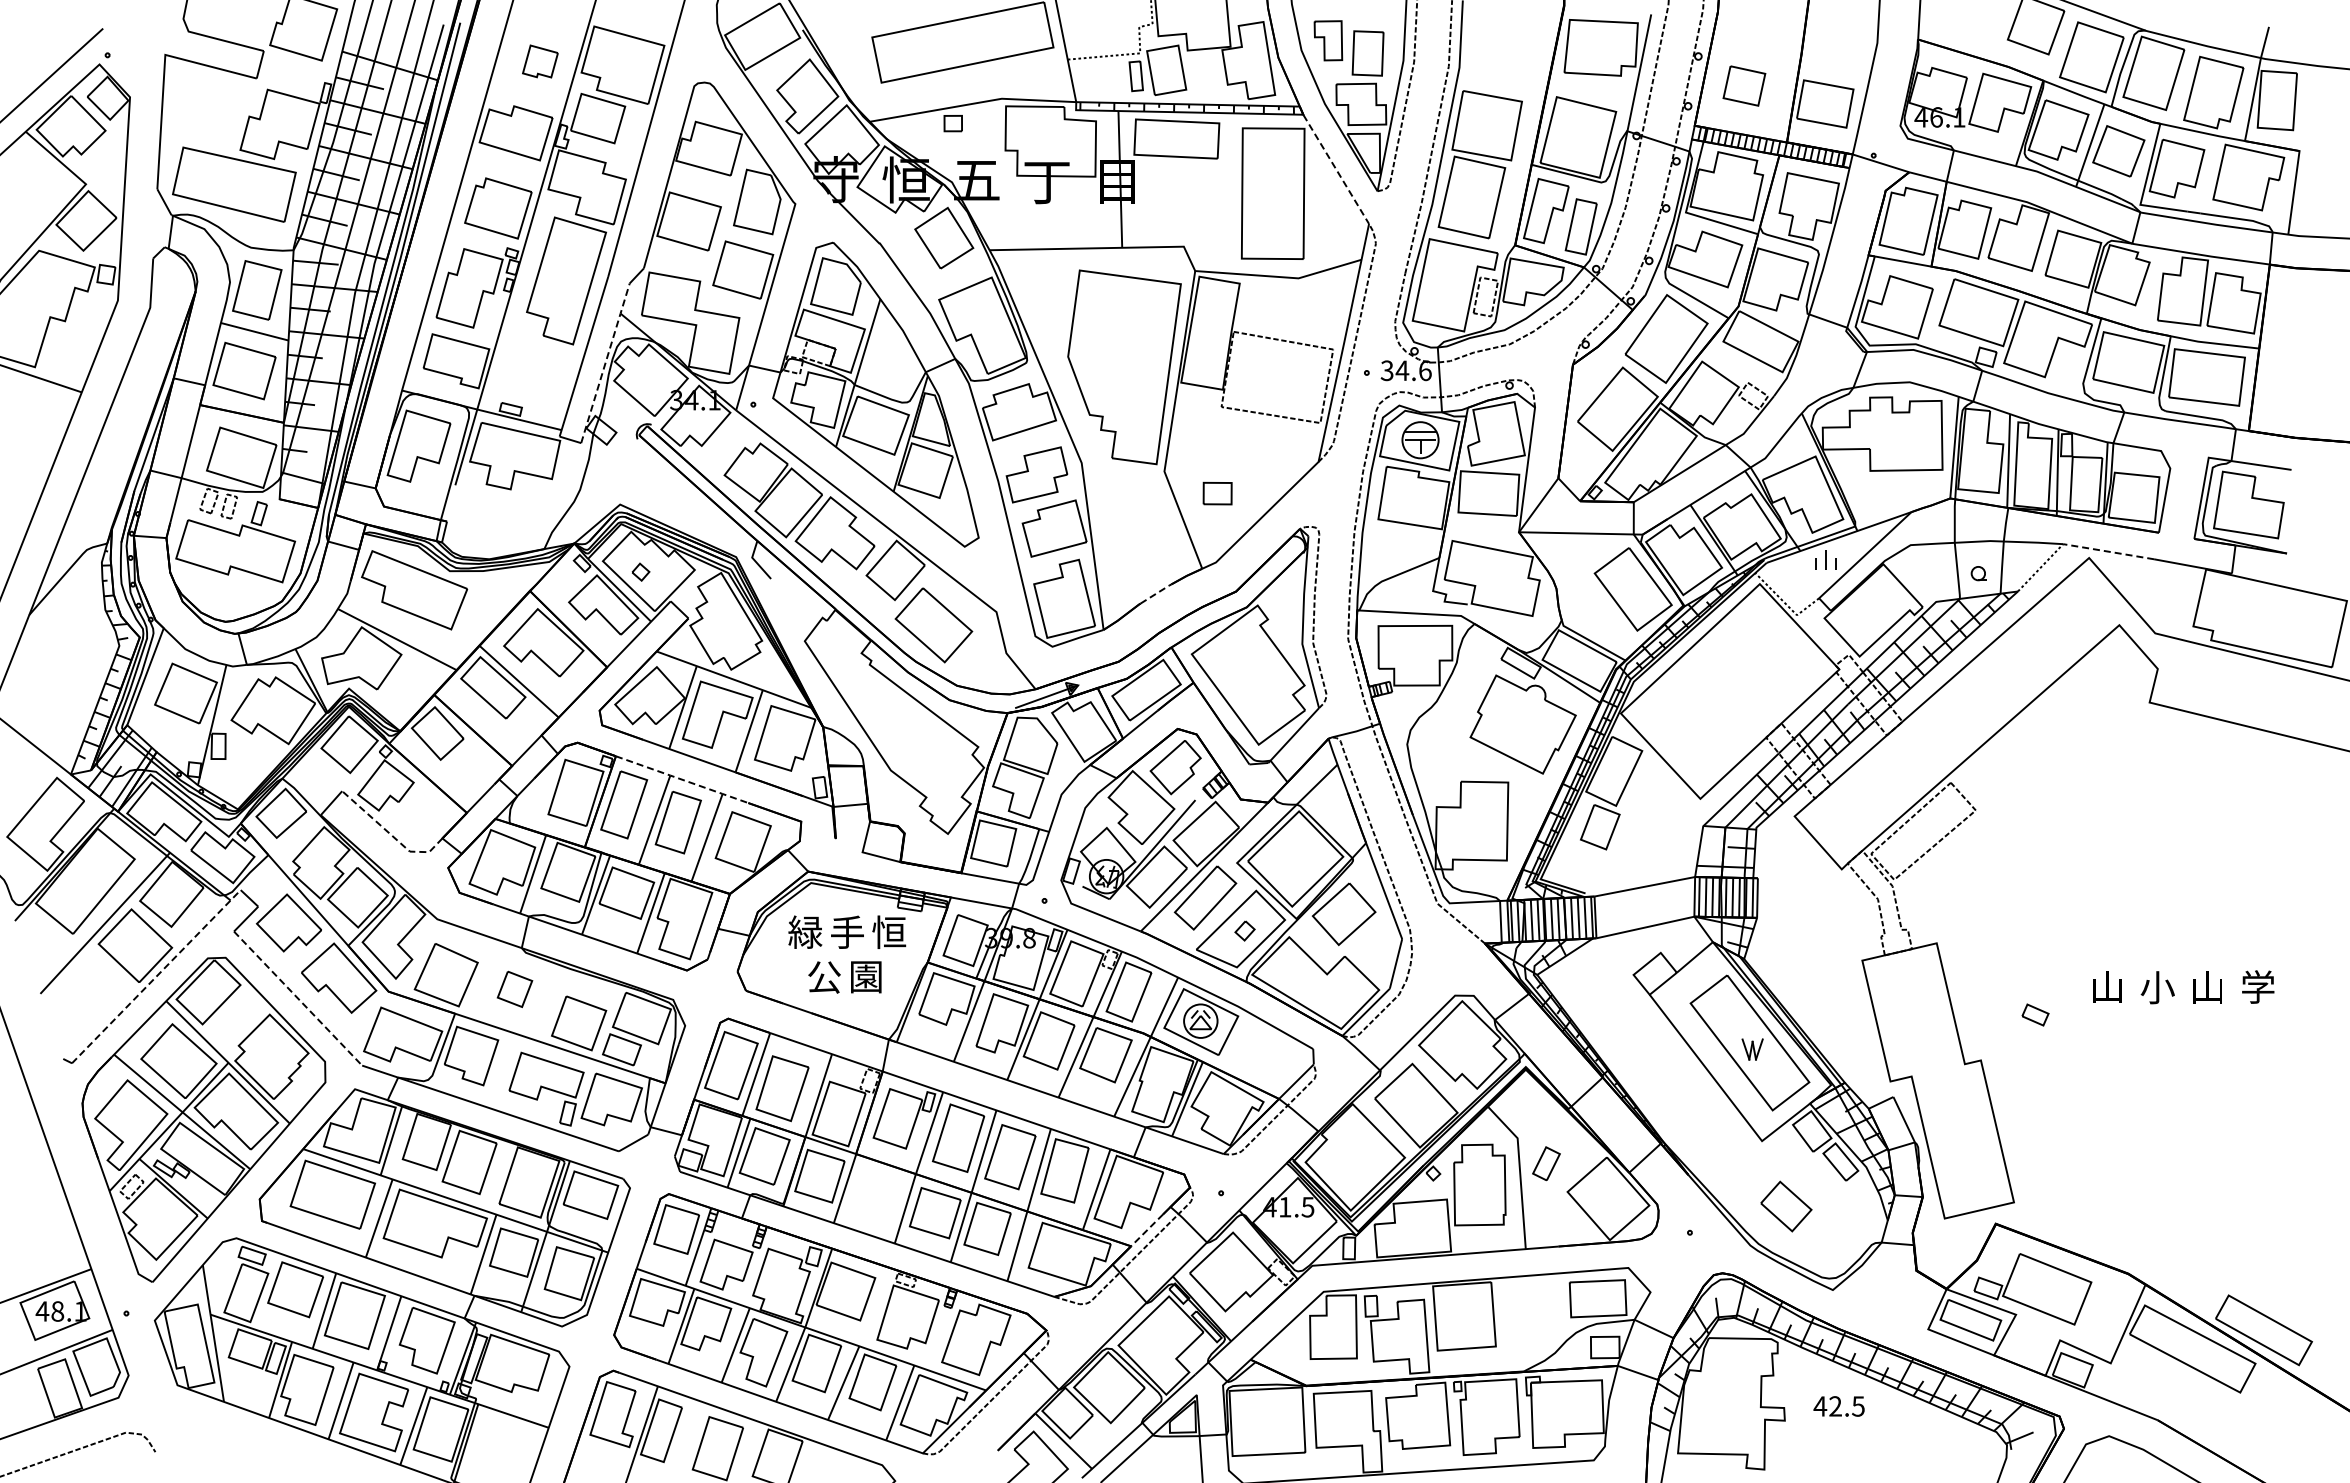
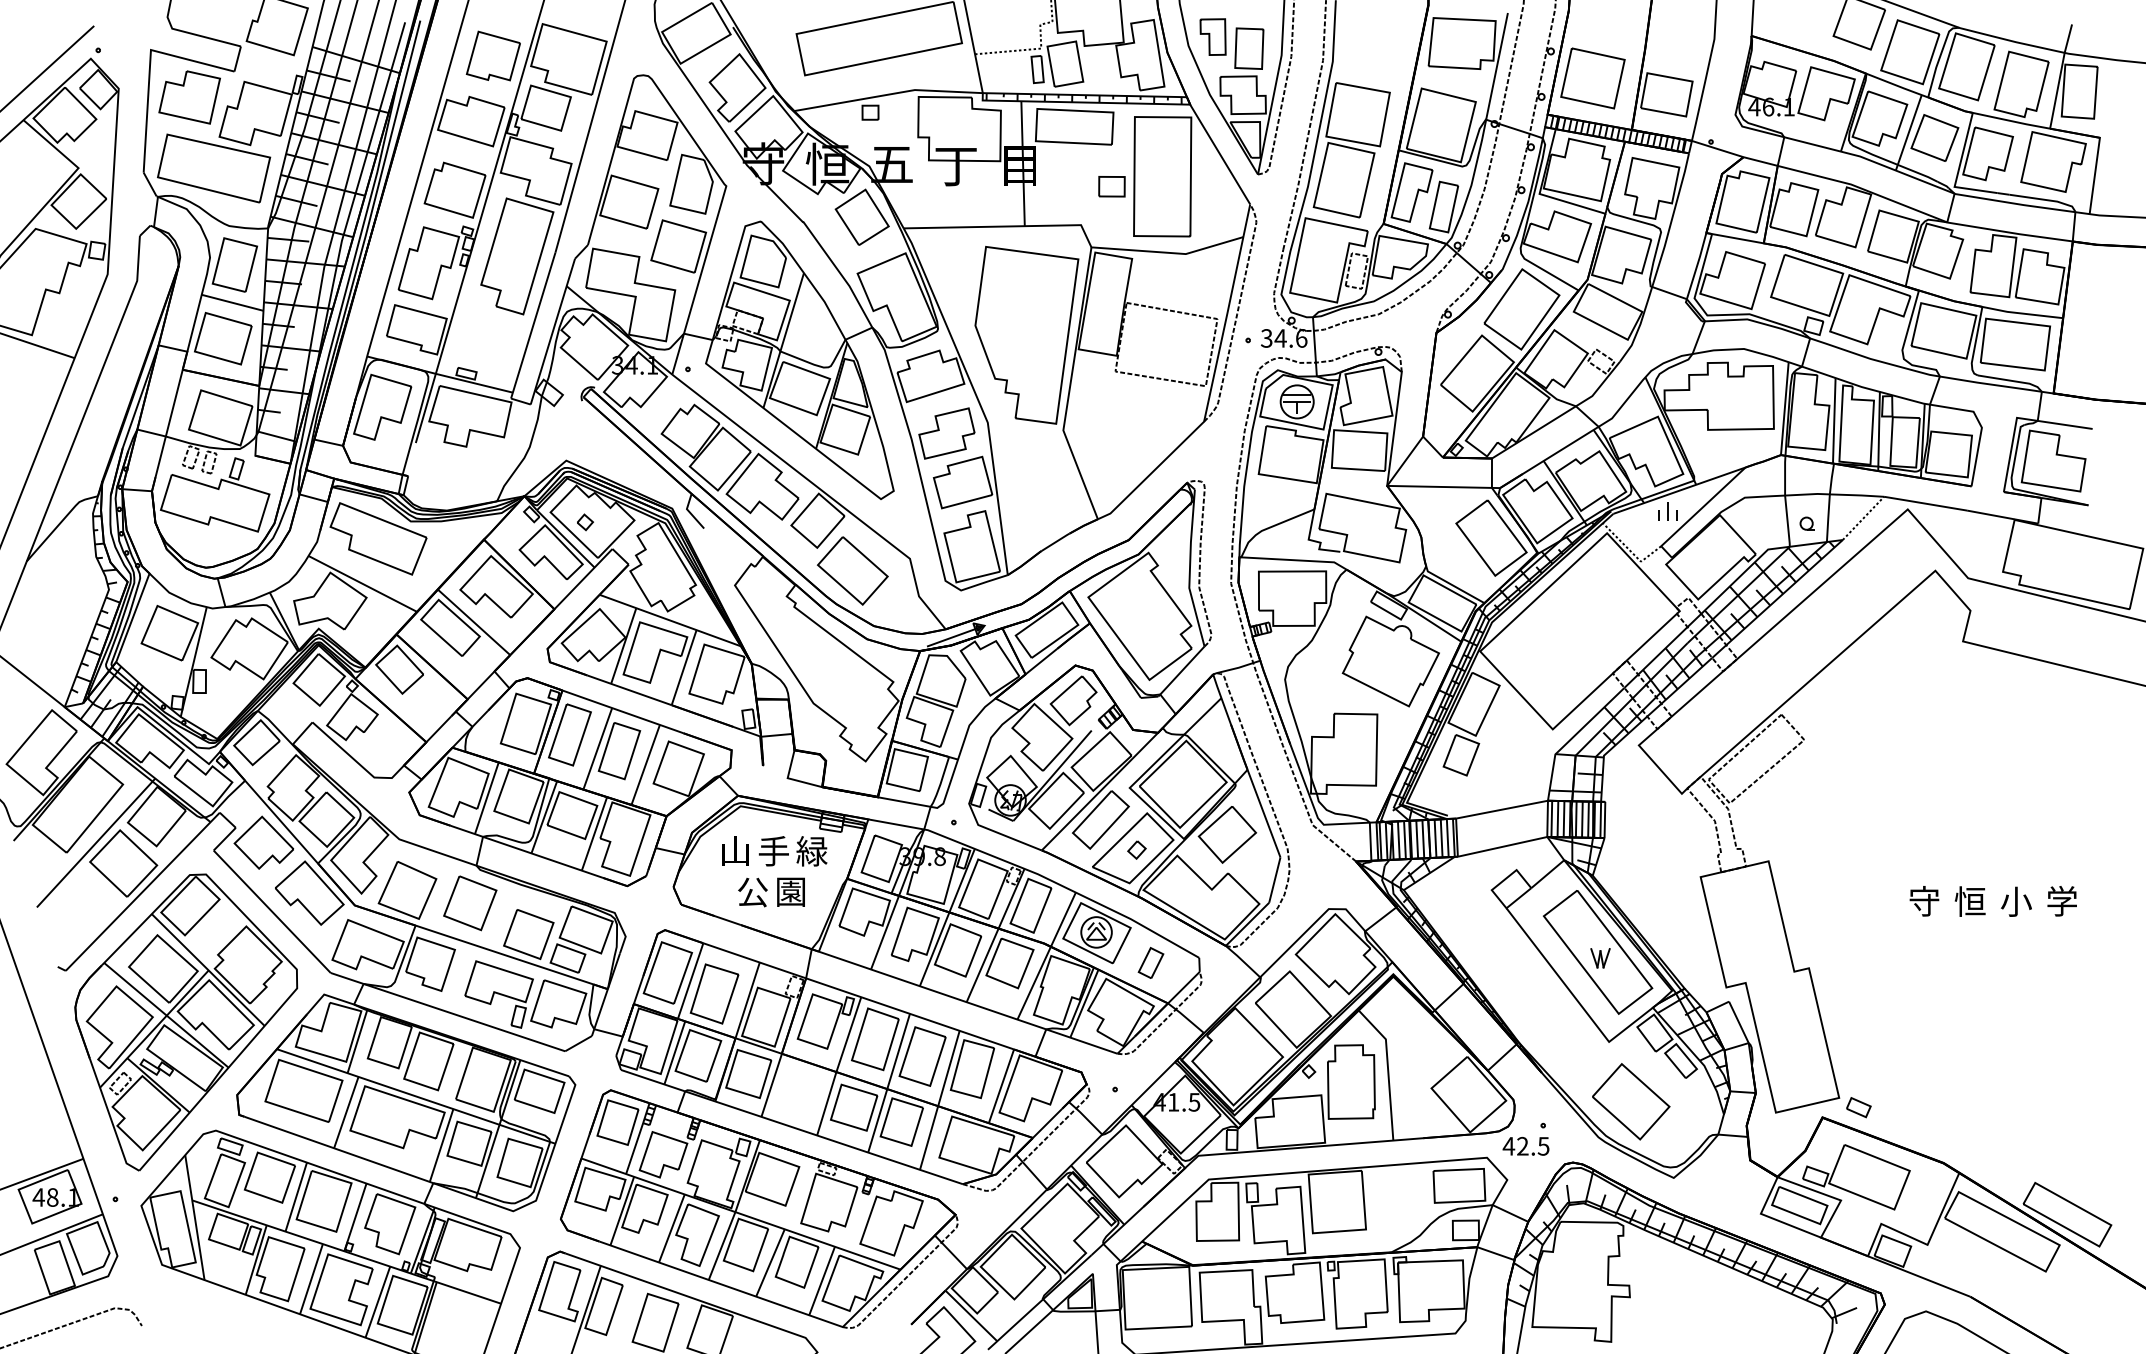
part: (540, 61) -> (493, 56), size x1.67
part: (1744, 85) -> (1593, 77), size x1.67
part: (207, 106) -> (189, 97), added
line: (1336, 169) -> (1220, 154), dashed -> solid
line: (605, 362) -> (552, 330), dashed -> solid
part: (1217, 493) -> (1111, 186), moved
line: (2107, 551) -> (1924, 503), dashed -> solid
line: (1156, 593) -> (1056, 541), dashed -> solid
line: (682, 779) -> (623, 711), dashed -> solid
line: (391, 835) -> (357, 762), dashed -> solid
text: (805, 931) -> (735, 850), 緑 -> 山
text: (889, 932) -> (812, 851), 恒 -> 緑
line: (156, 976) -> (142, 891), dashed -> solid
text: (2107, 986) -> (1924, 900), 山 -> 守
text: (2157, 987) -> (1970, 901), 小 -> 恒
text: (2208, 987) -> (2016, 901), 山 -> 小
part: (514, 989) -> (469, 903), size x1.67
line: (298, 998) -> (272, 911), dashed -> solid
part: (2035, 1014) -> (1858, 1107), moved
part: (1546, 1163) -> (1151, 962), moved
part: (1786, 1206) -> (1631, 1101), size x1.67
line: (1147, 1230) -> (1047, 1123), dashed -> solid
text: (1838, 1406) -> (1525, 1146), moved

